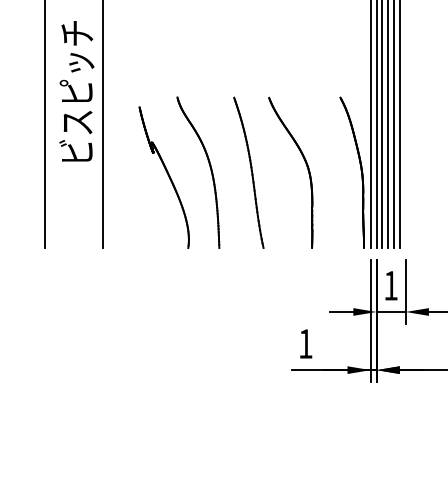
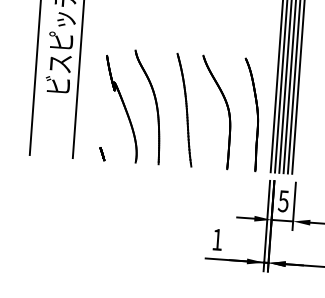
part: (360, 170) -> (256, 113), moved
line: (142, 239) -> (102, 153), added
text: (390, 285) -> (283, 201), 1 -> 5

